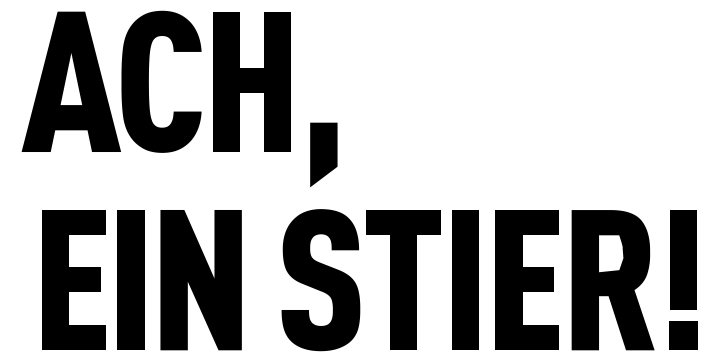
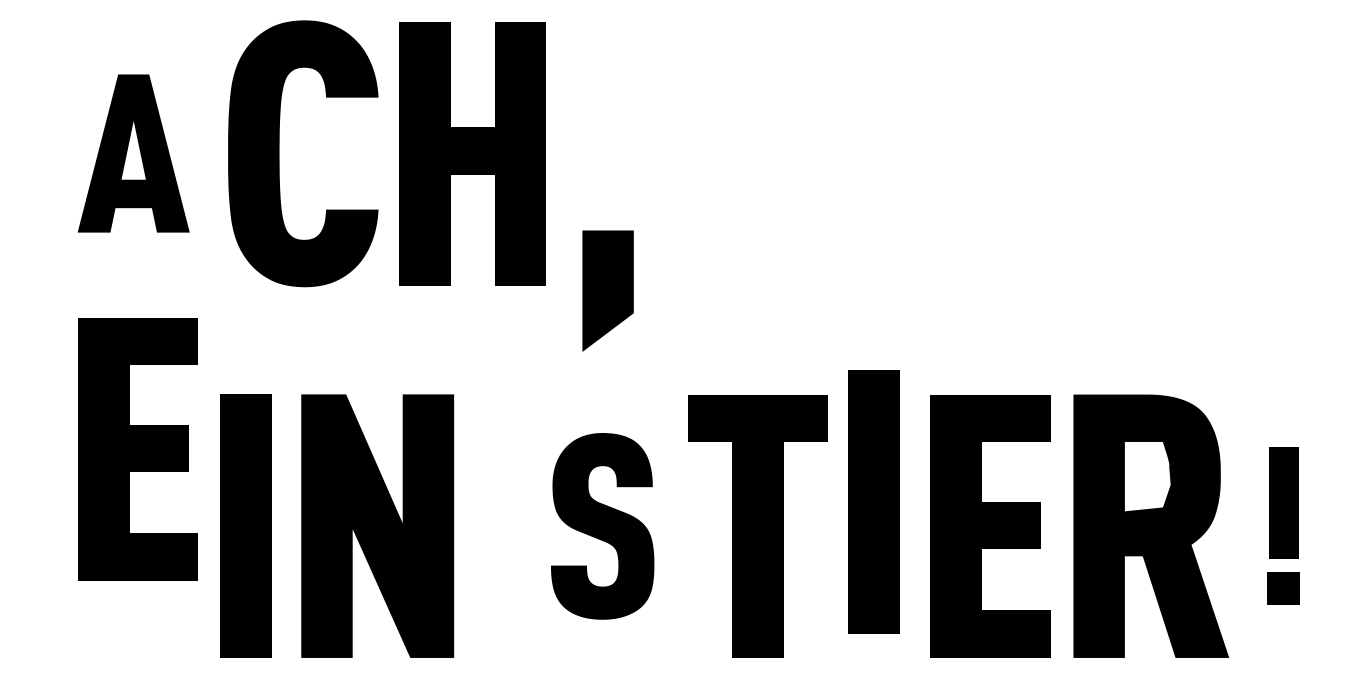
part: (70, 81) -> (132, 153), size x0.6
part: (73, 279) -> (137, 447), moved
part: (465, 279) -> (874, 500), moved
part: (683, 279) -> (1283, 524), size x0.6
part: (320, 280) -> (601, 526), size x0.7

